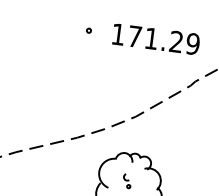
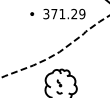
text: (118, 33) -> (46, 13), 171.29 -> 371.29

